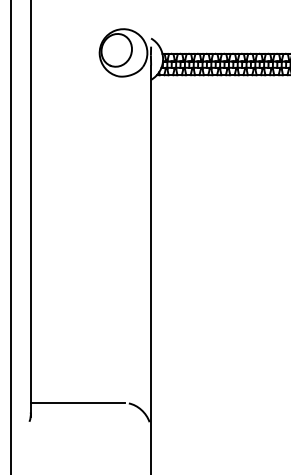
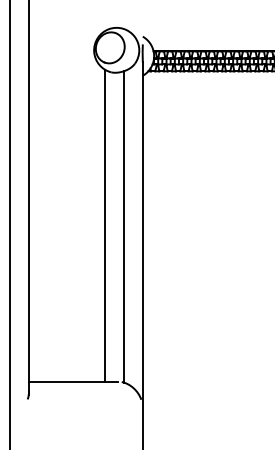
line: (111, 238) -> (105, 225), added
line: (131, 239) -> (124, 226), added

